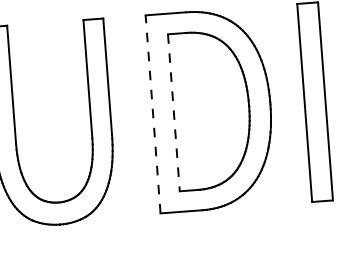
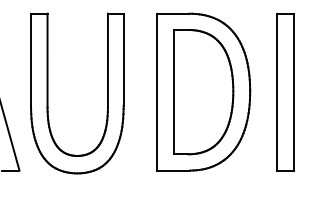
line: (153, 113) -> (157, 91), dashed -> solid
line: (173, 113) -> (173, 92), dashed -> solid

